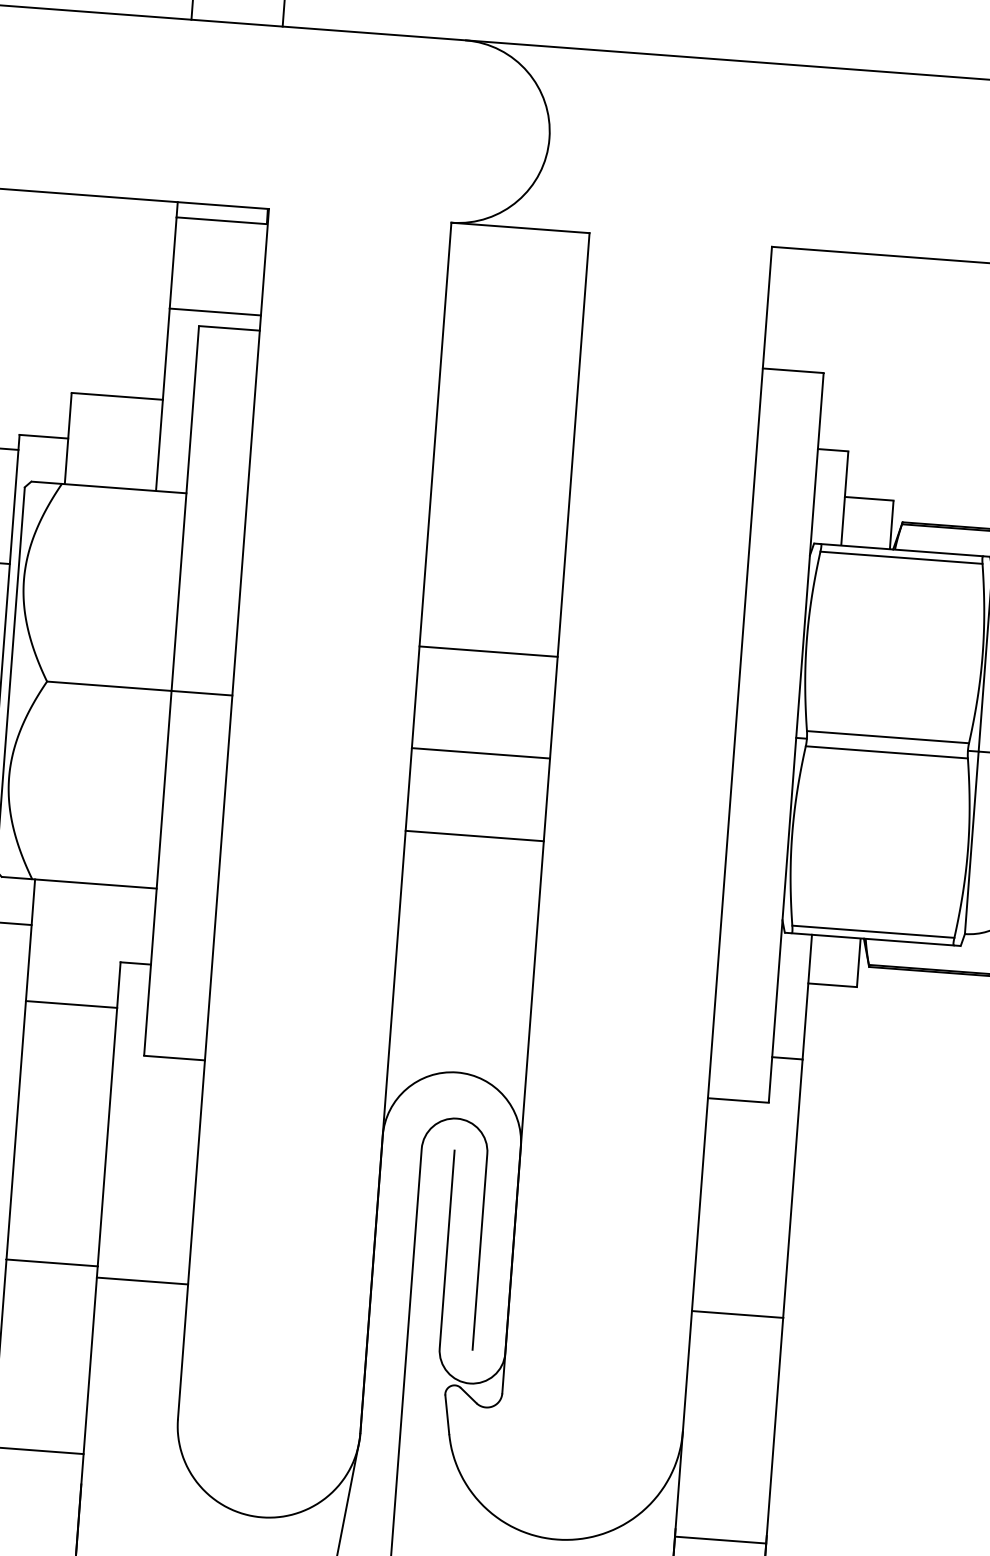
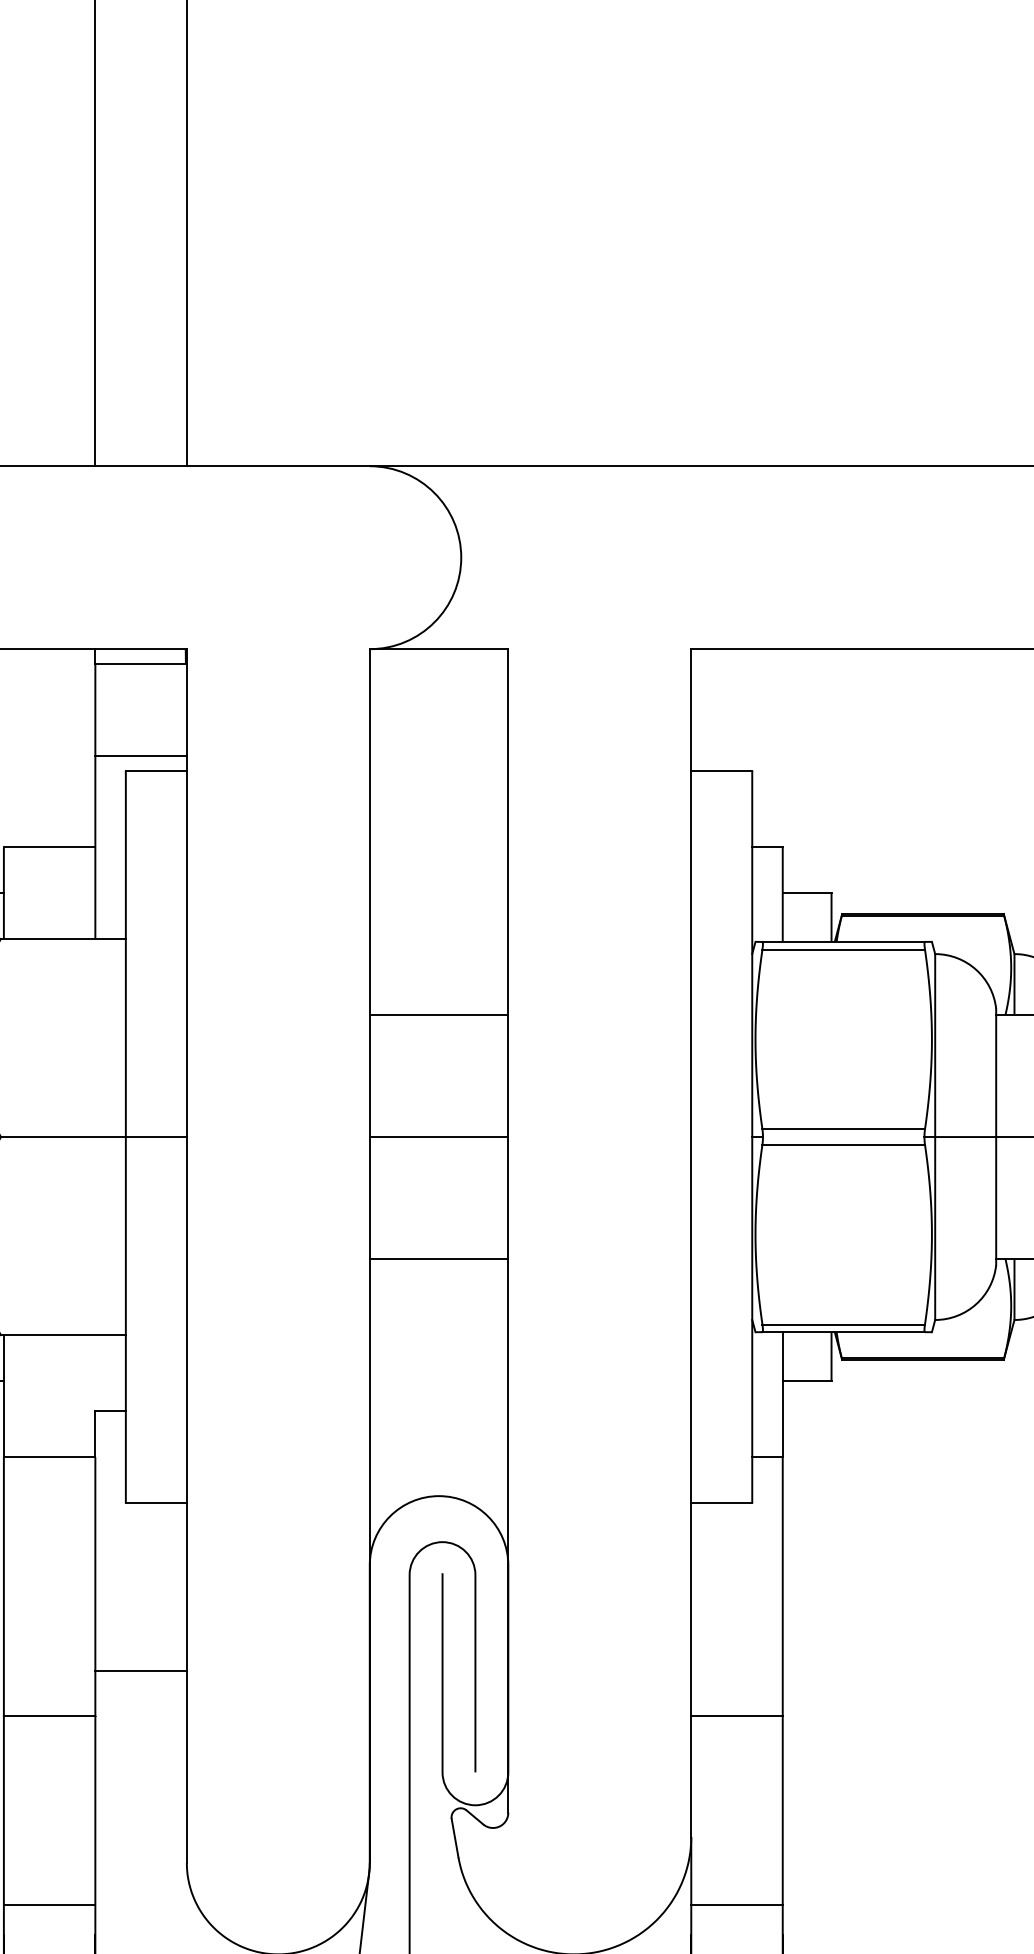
line: (488, 652) -> (438, 1015), moved
line: (480, 753) -> (438, 1137), moved
line: (141, 1280) -> (140, 1670), moved
line: (720, 1539) -> (736, 1904), moved

